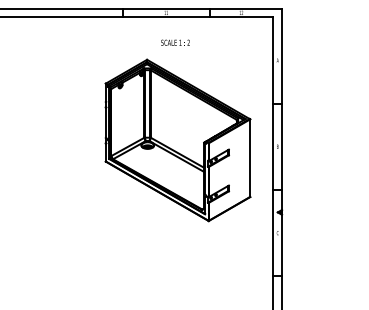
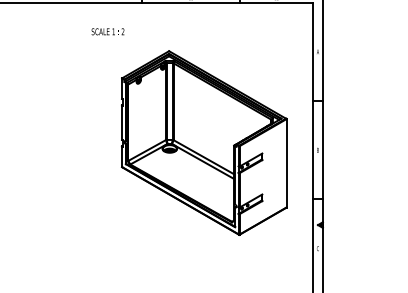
text: (175, 42) -> (108, 31), moved

